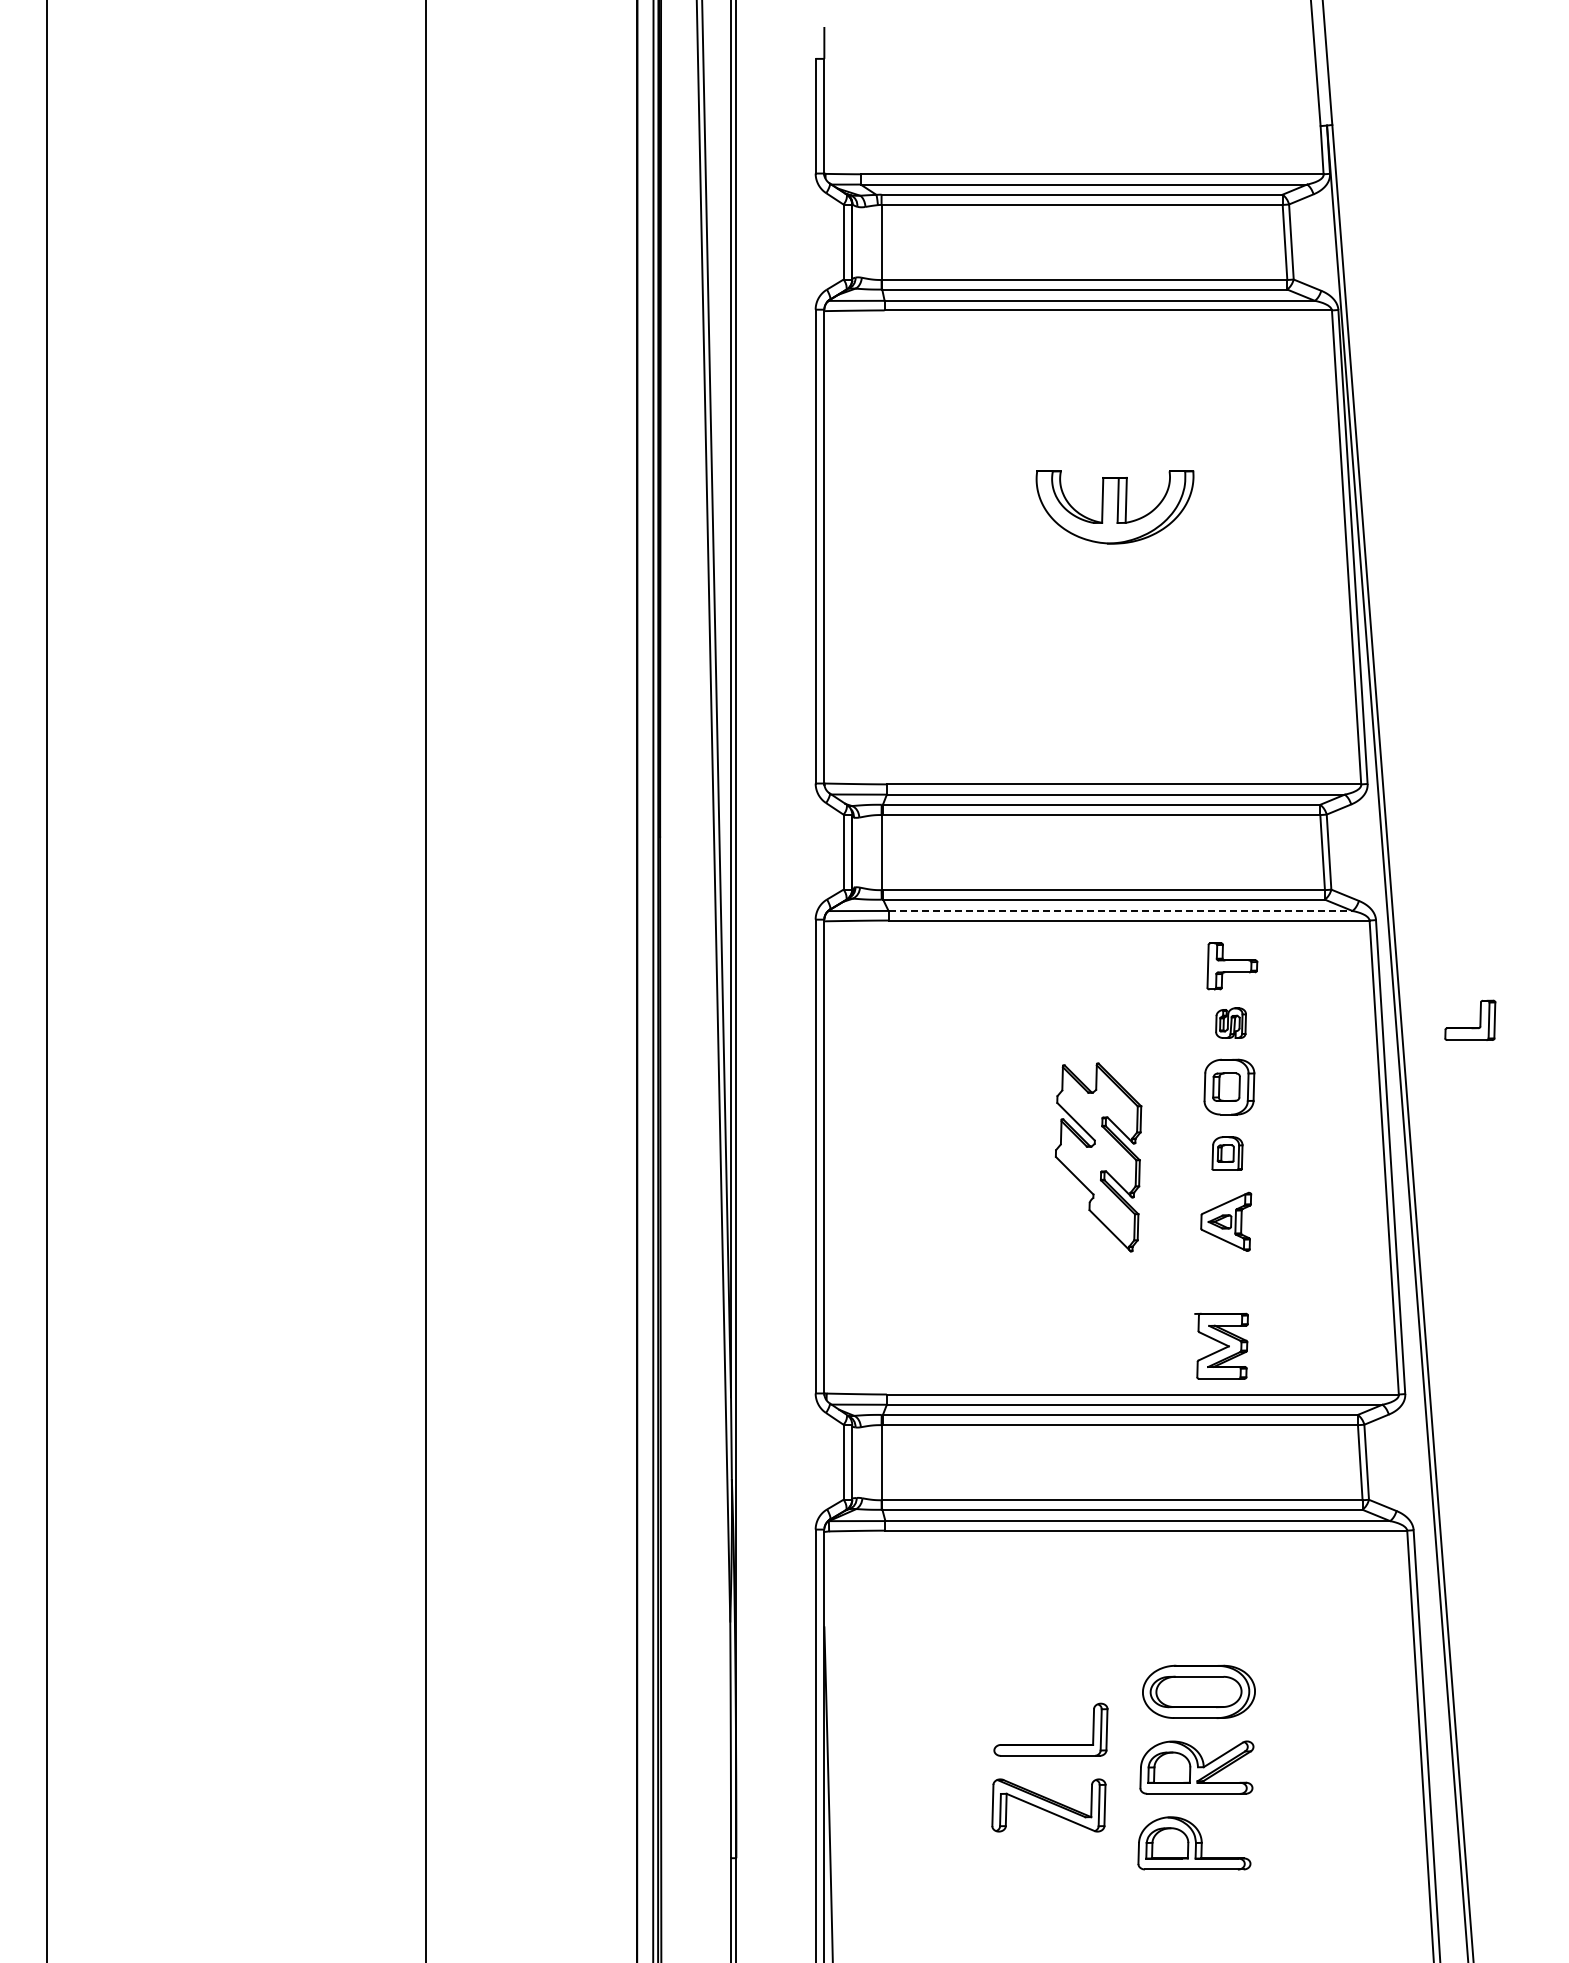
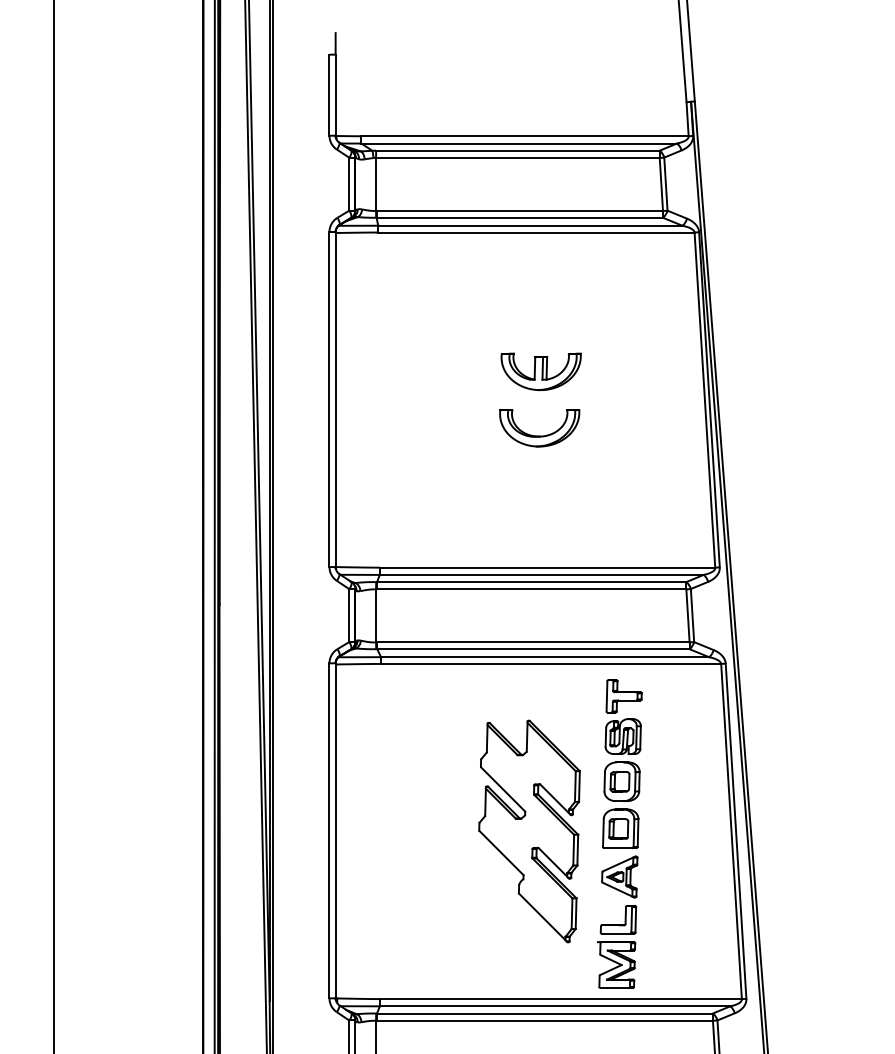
part: (1114, 507) -> (540, 371), size x0.71
part: (1112, 598) -> (539, 436), added
line: (1120, 910) -> (545, 656), dashed -> solid
part: (1230, 1022) -> (622, 736), size x1.67
part: (1470, 1027) -> (618, 924), moved
part: (1227, 1153) -> (620, 828), size x1.67
part: (1098, 1157) -> (529, 831), size x1.67

